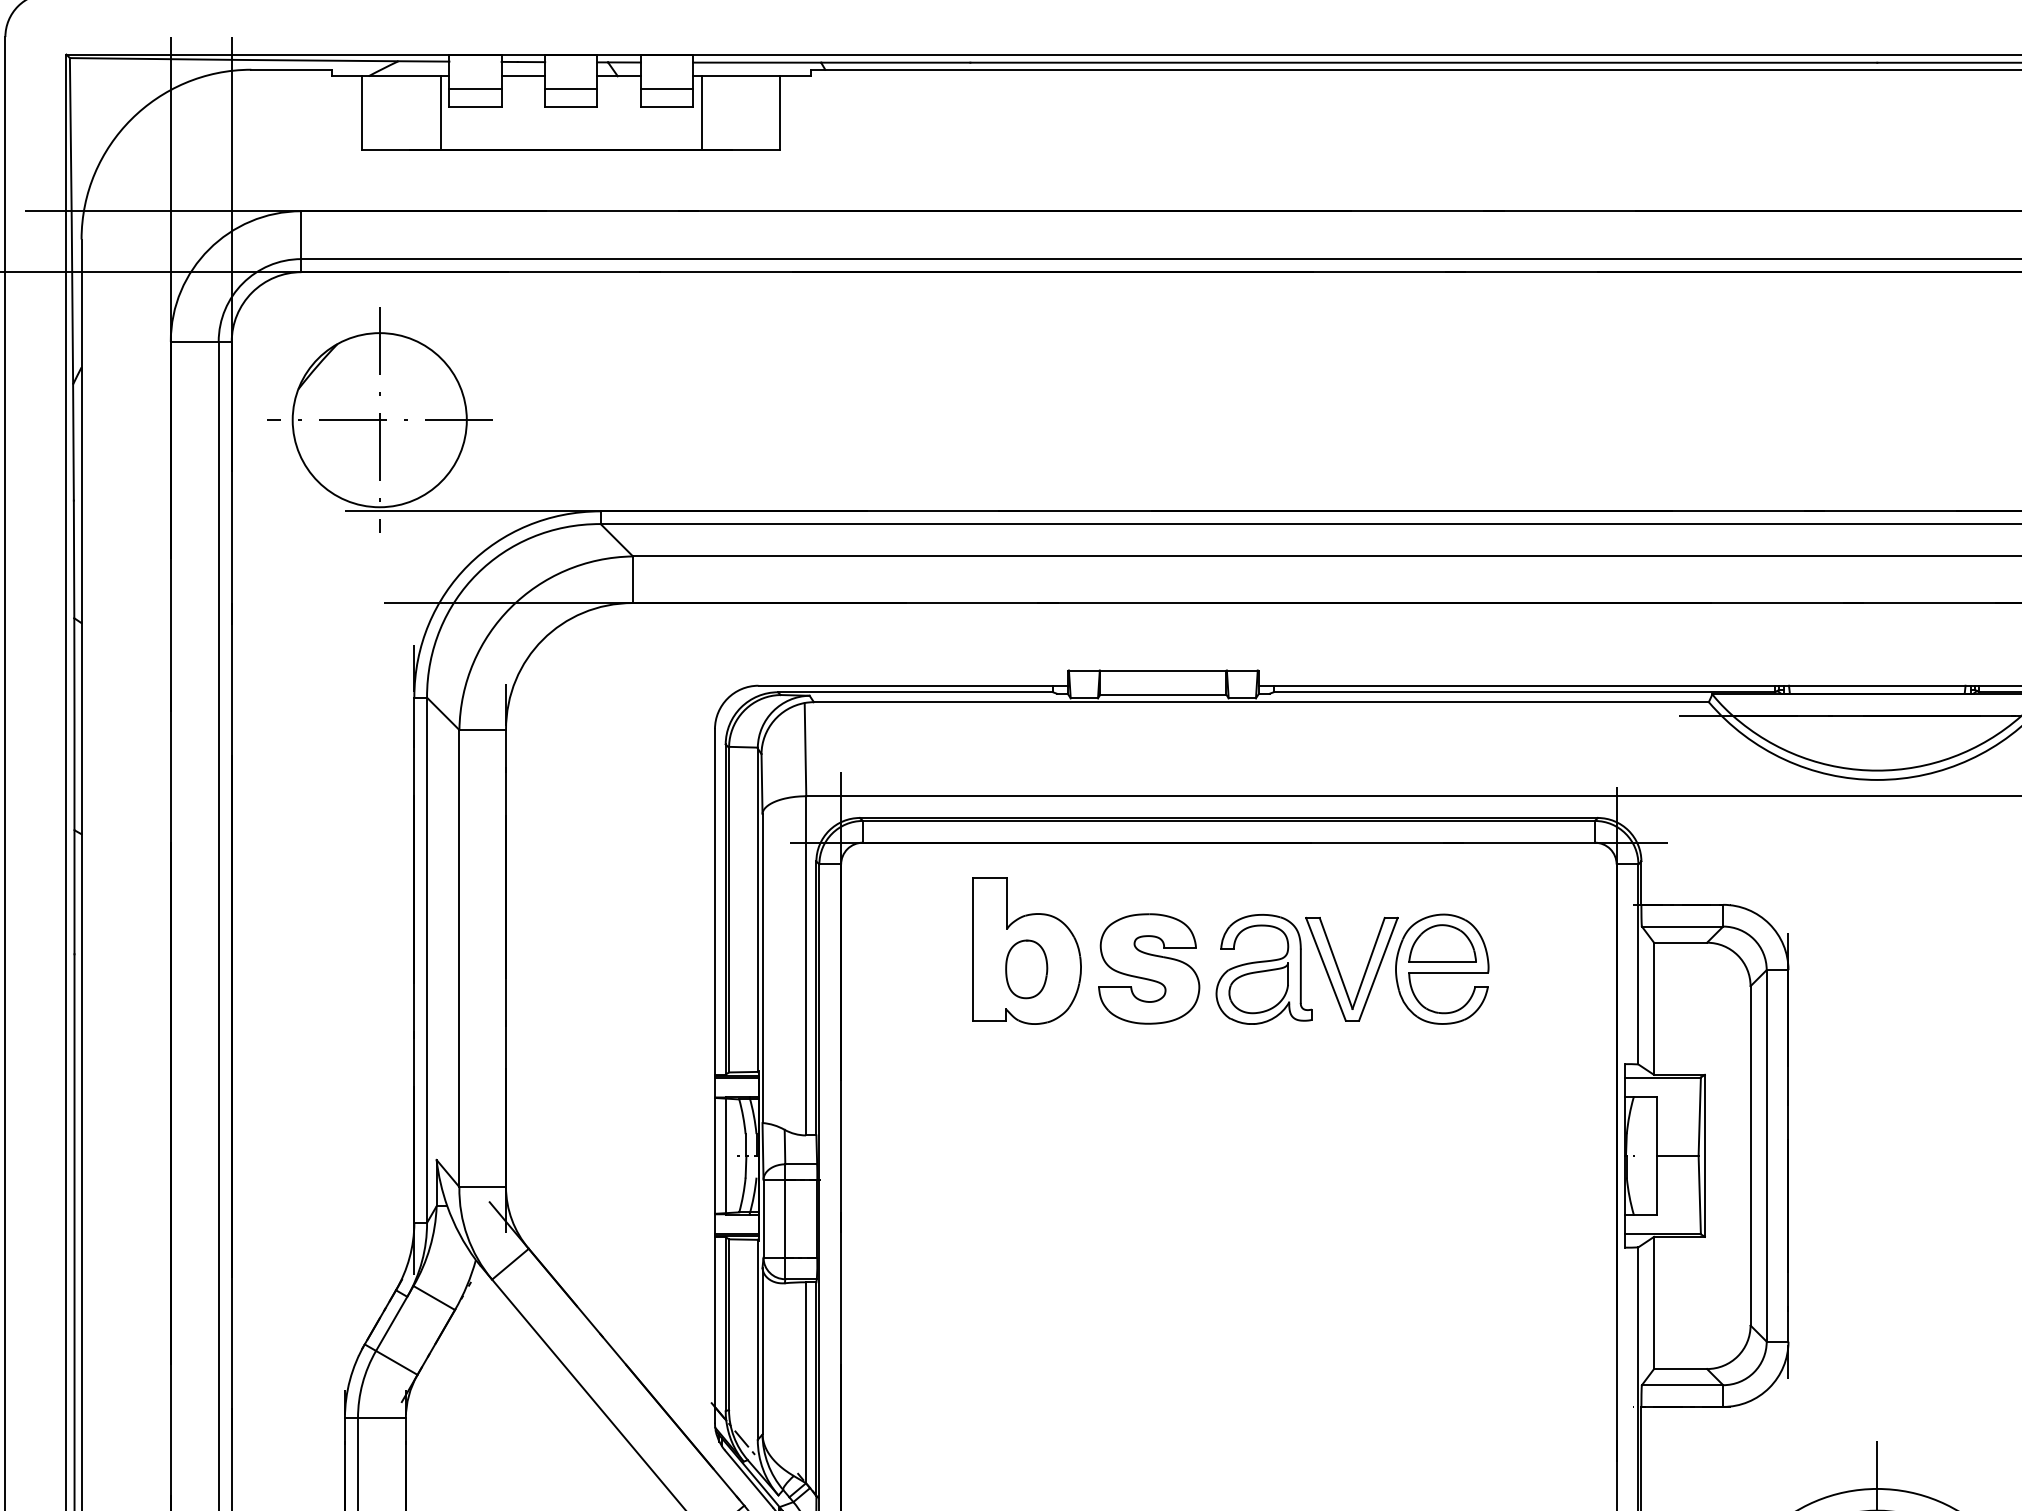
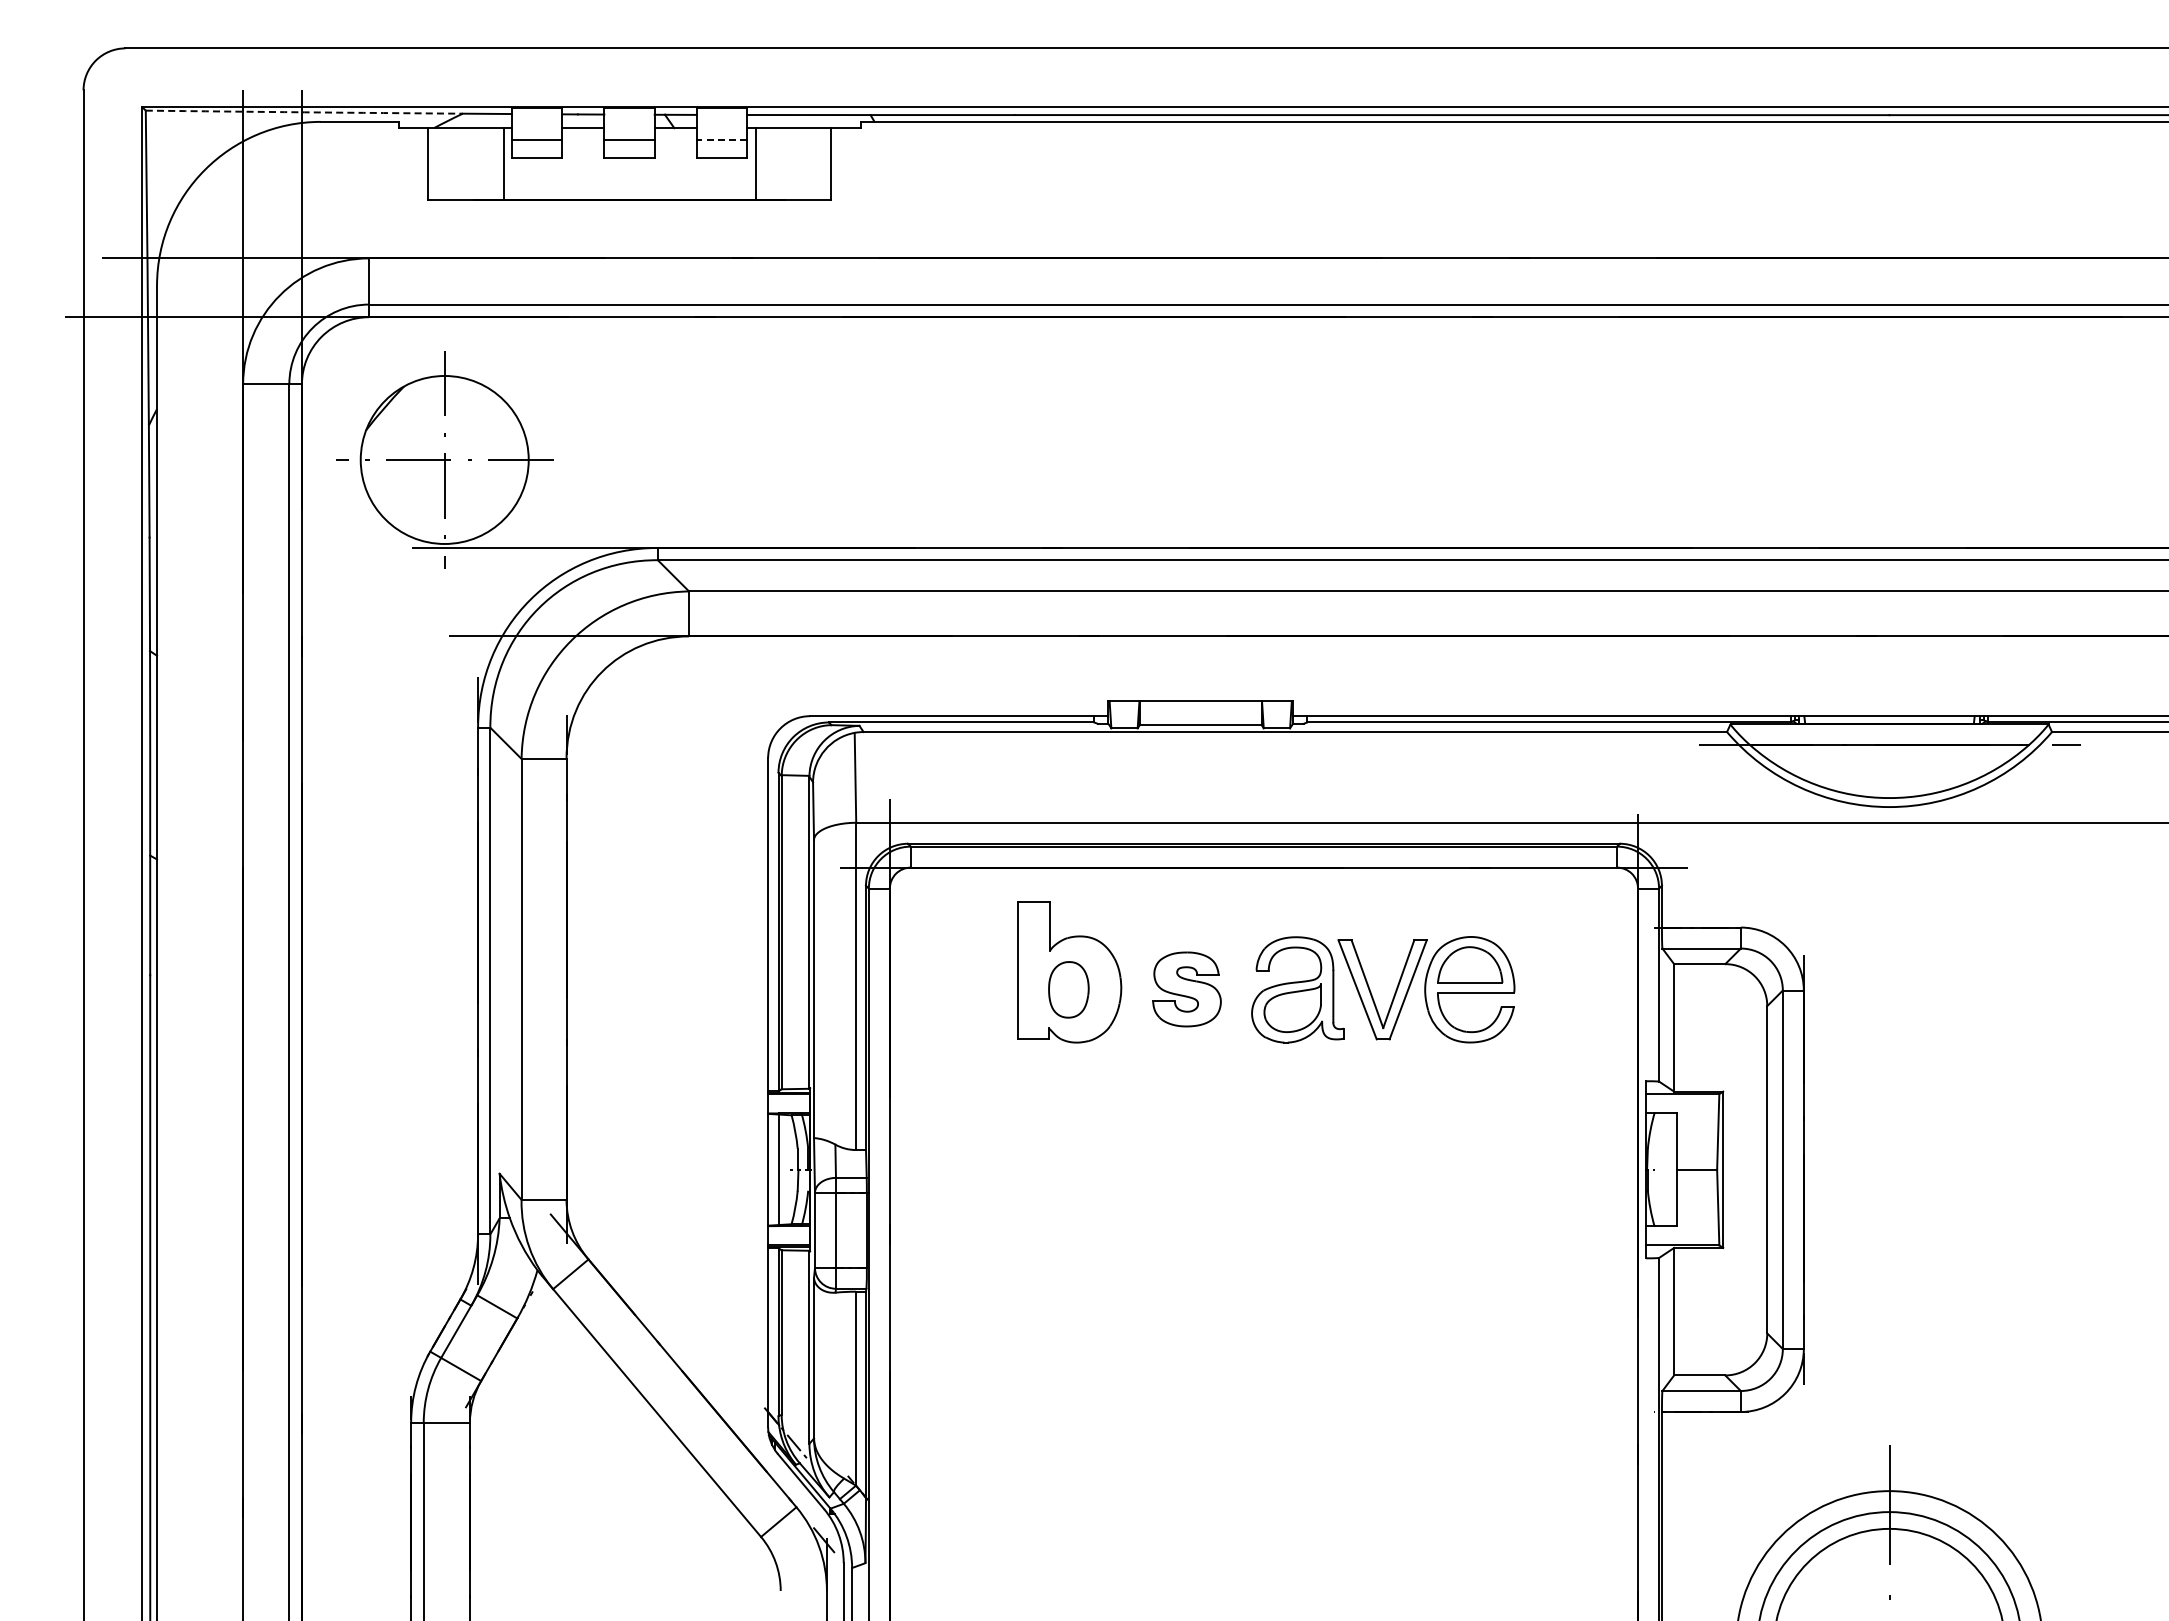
arc: (234, 60) -> (304, 112), solid -> dashed
line: (666, 89) -> (721, 140), solid -> dashed
part: (1148, 969) -> (1186, 989), size x0.7

